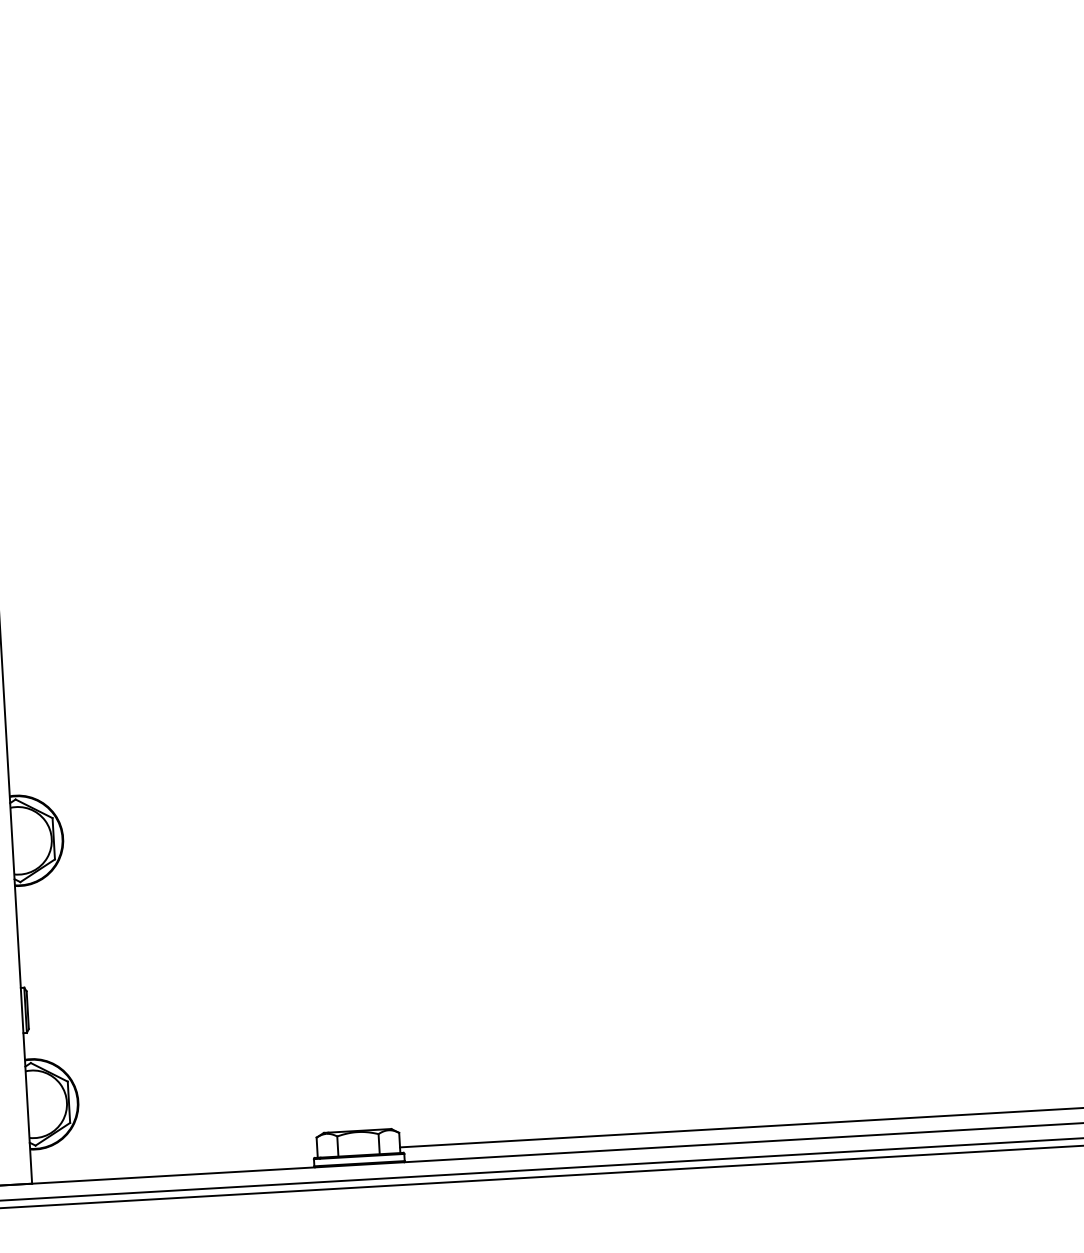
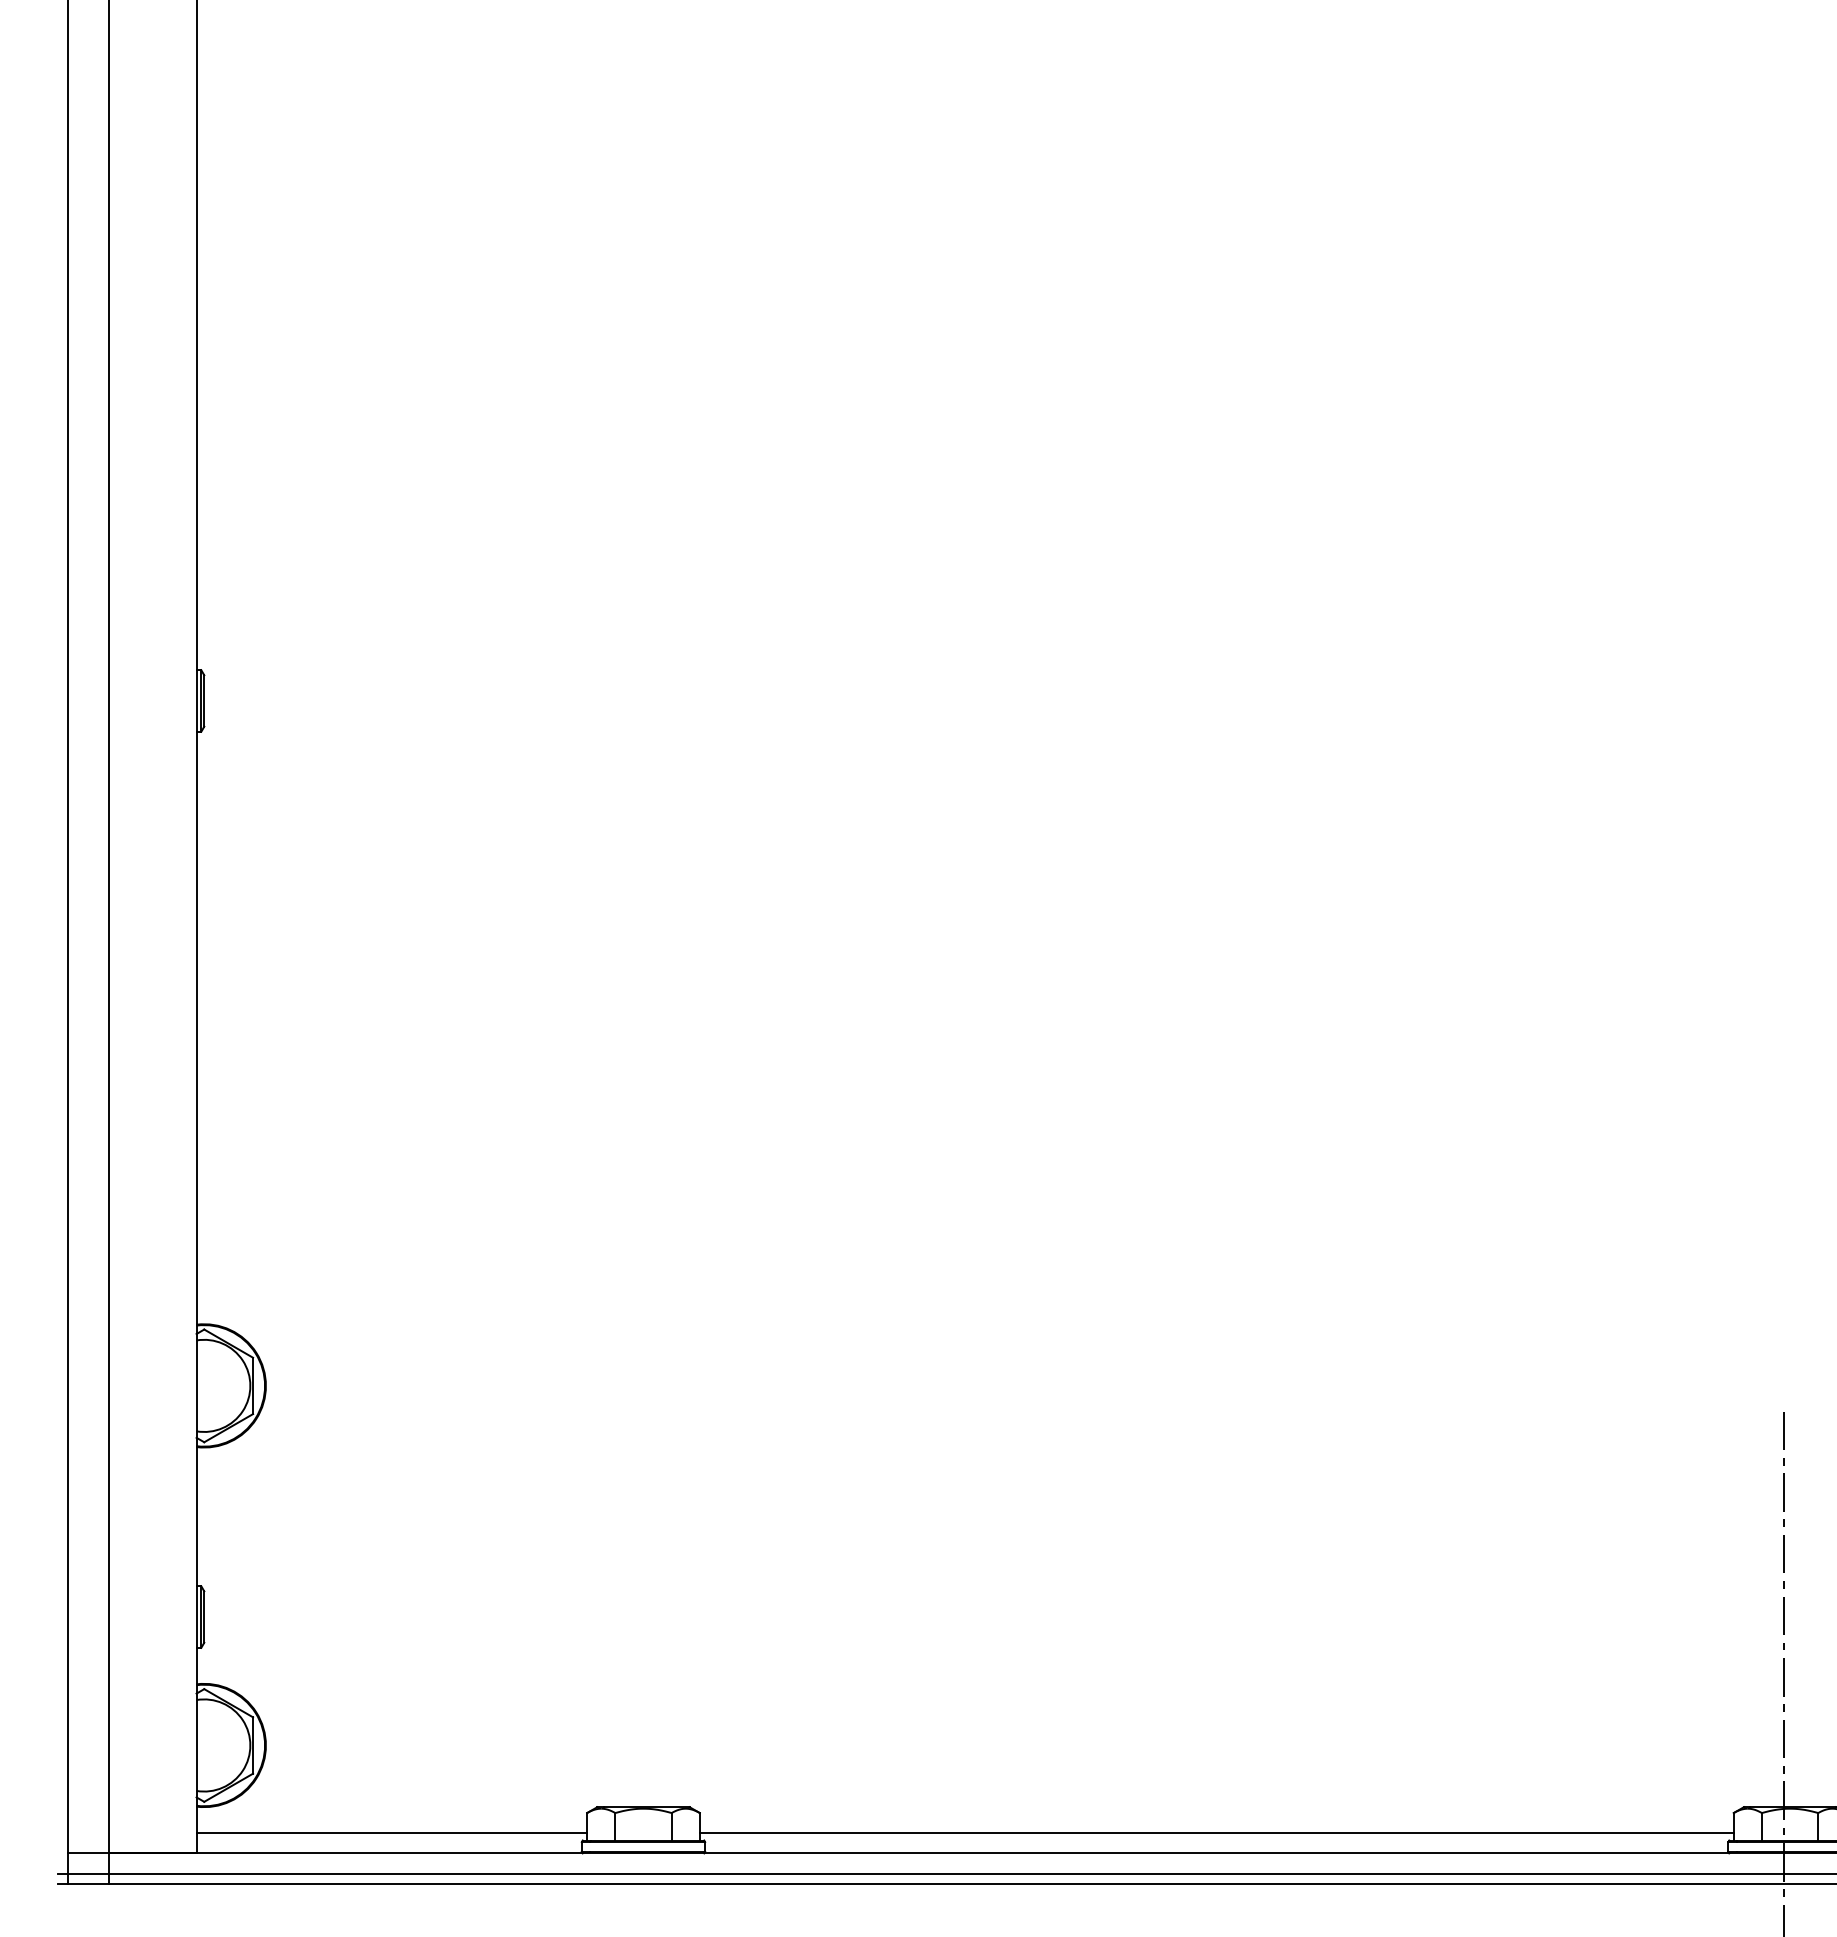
line: (174, 1160) -> (391, 1832), added

